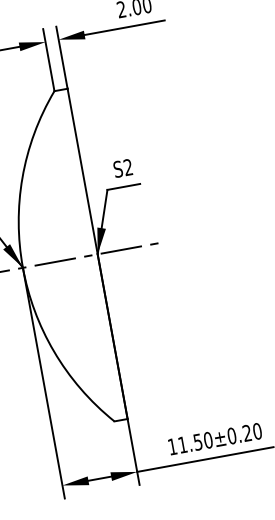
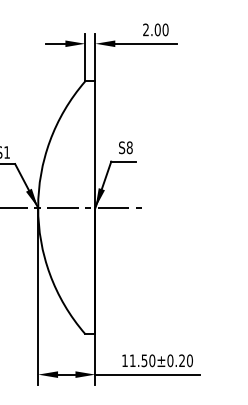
text: (127, 167) -> (129, 147), S2 -> S8

